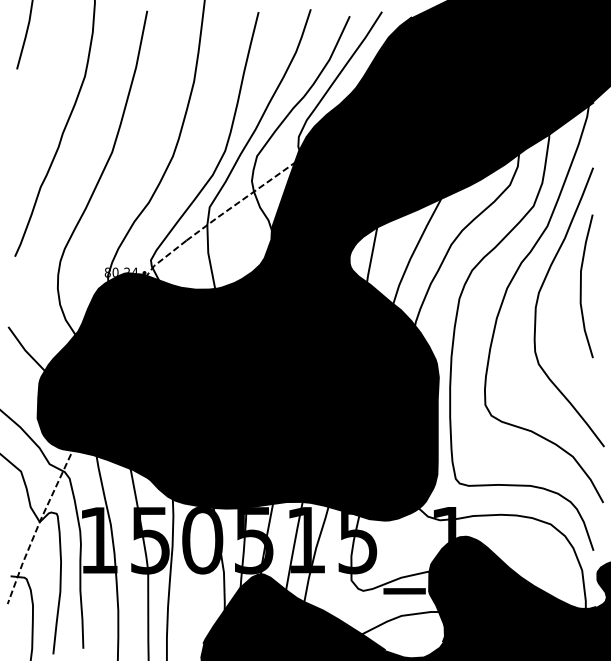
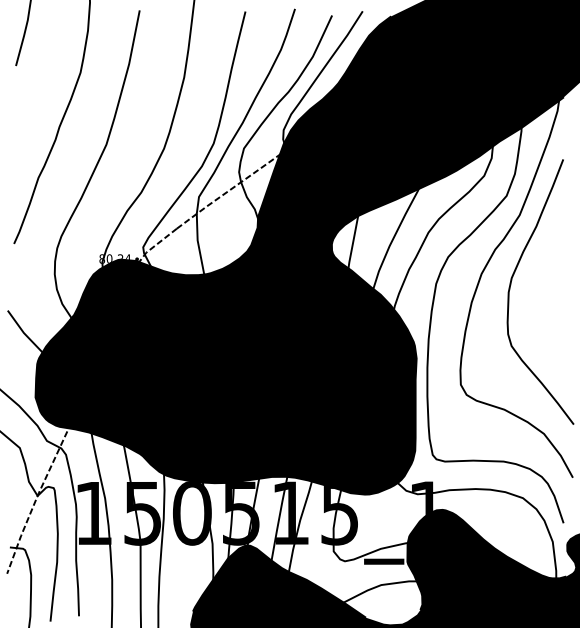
curve: (581, 286) -> (552, 272), removed

